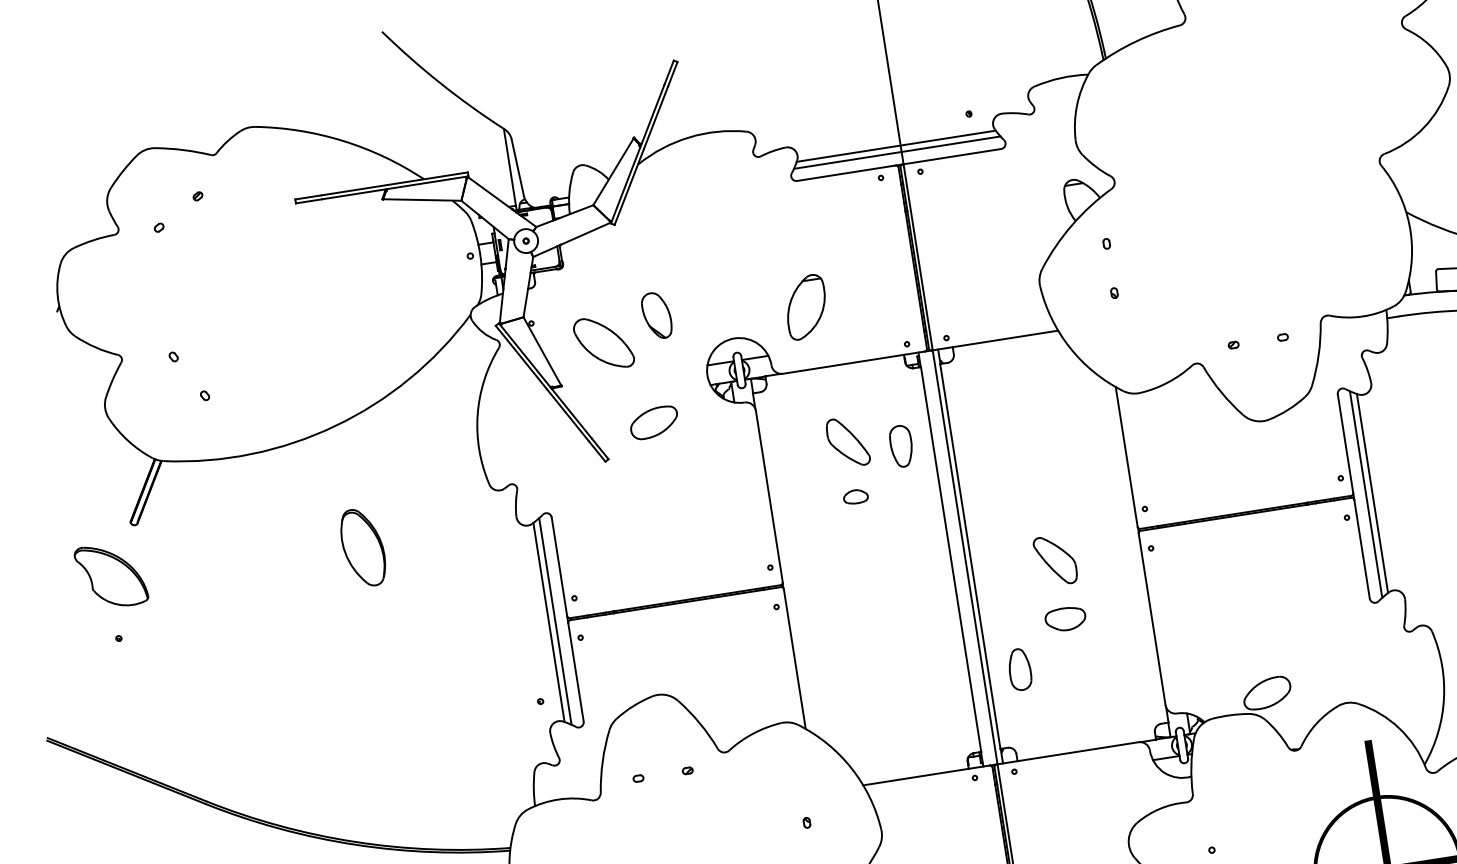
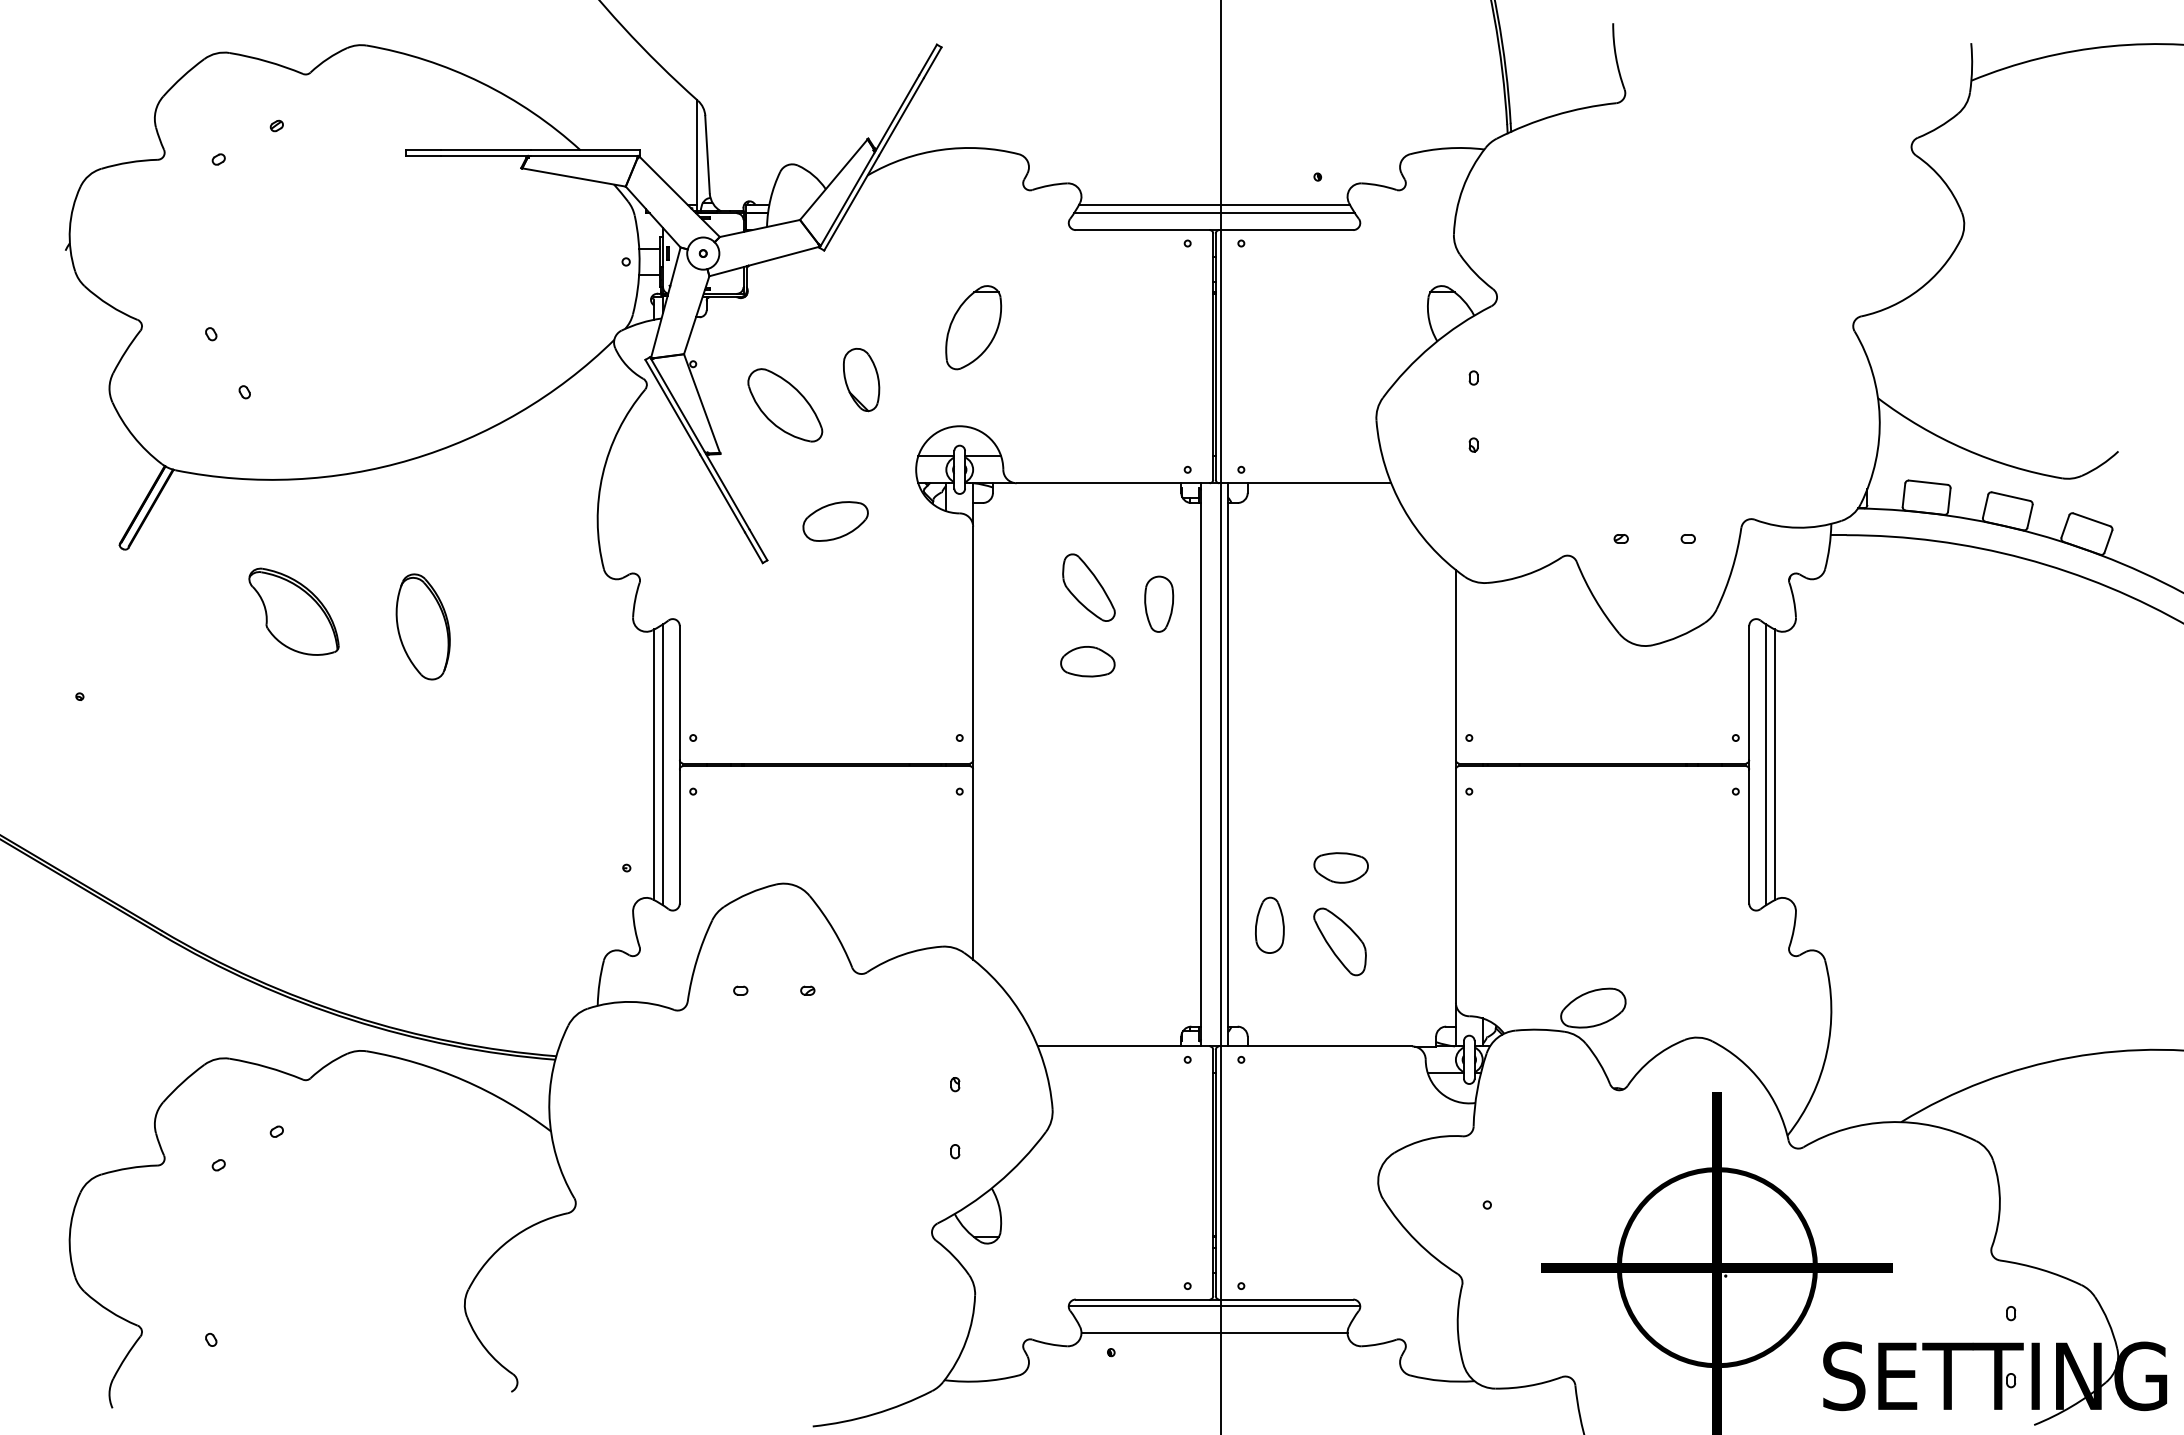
part: (806, 307) -> (973, 327), moved
part: (855, 496) -> (1087, 661), size x1.67
part: (1055, 560) -> (1339, 941), moved
part: (111, 575) -> (293, 611), moved

